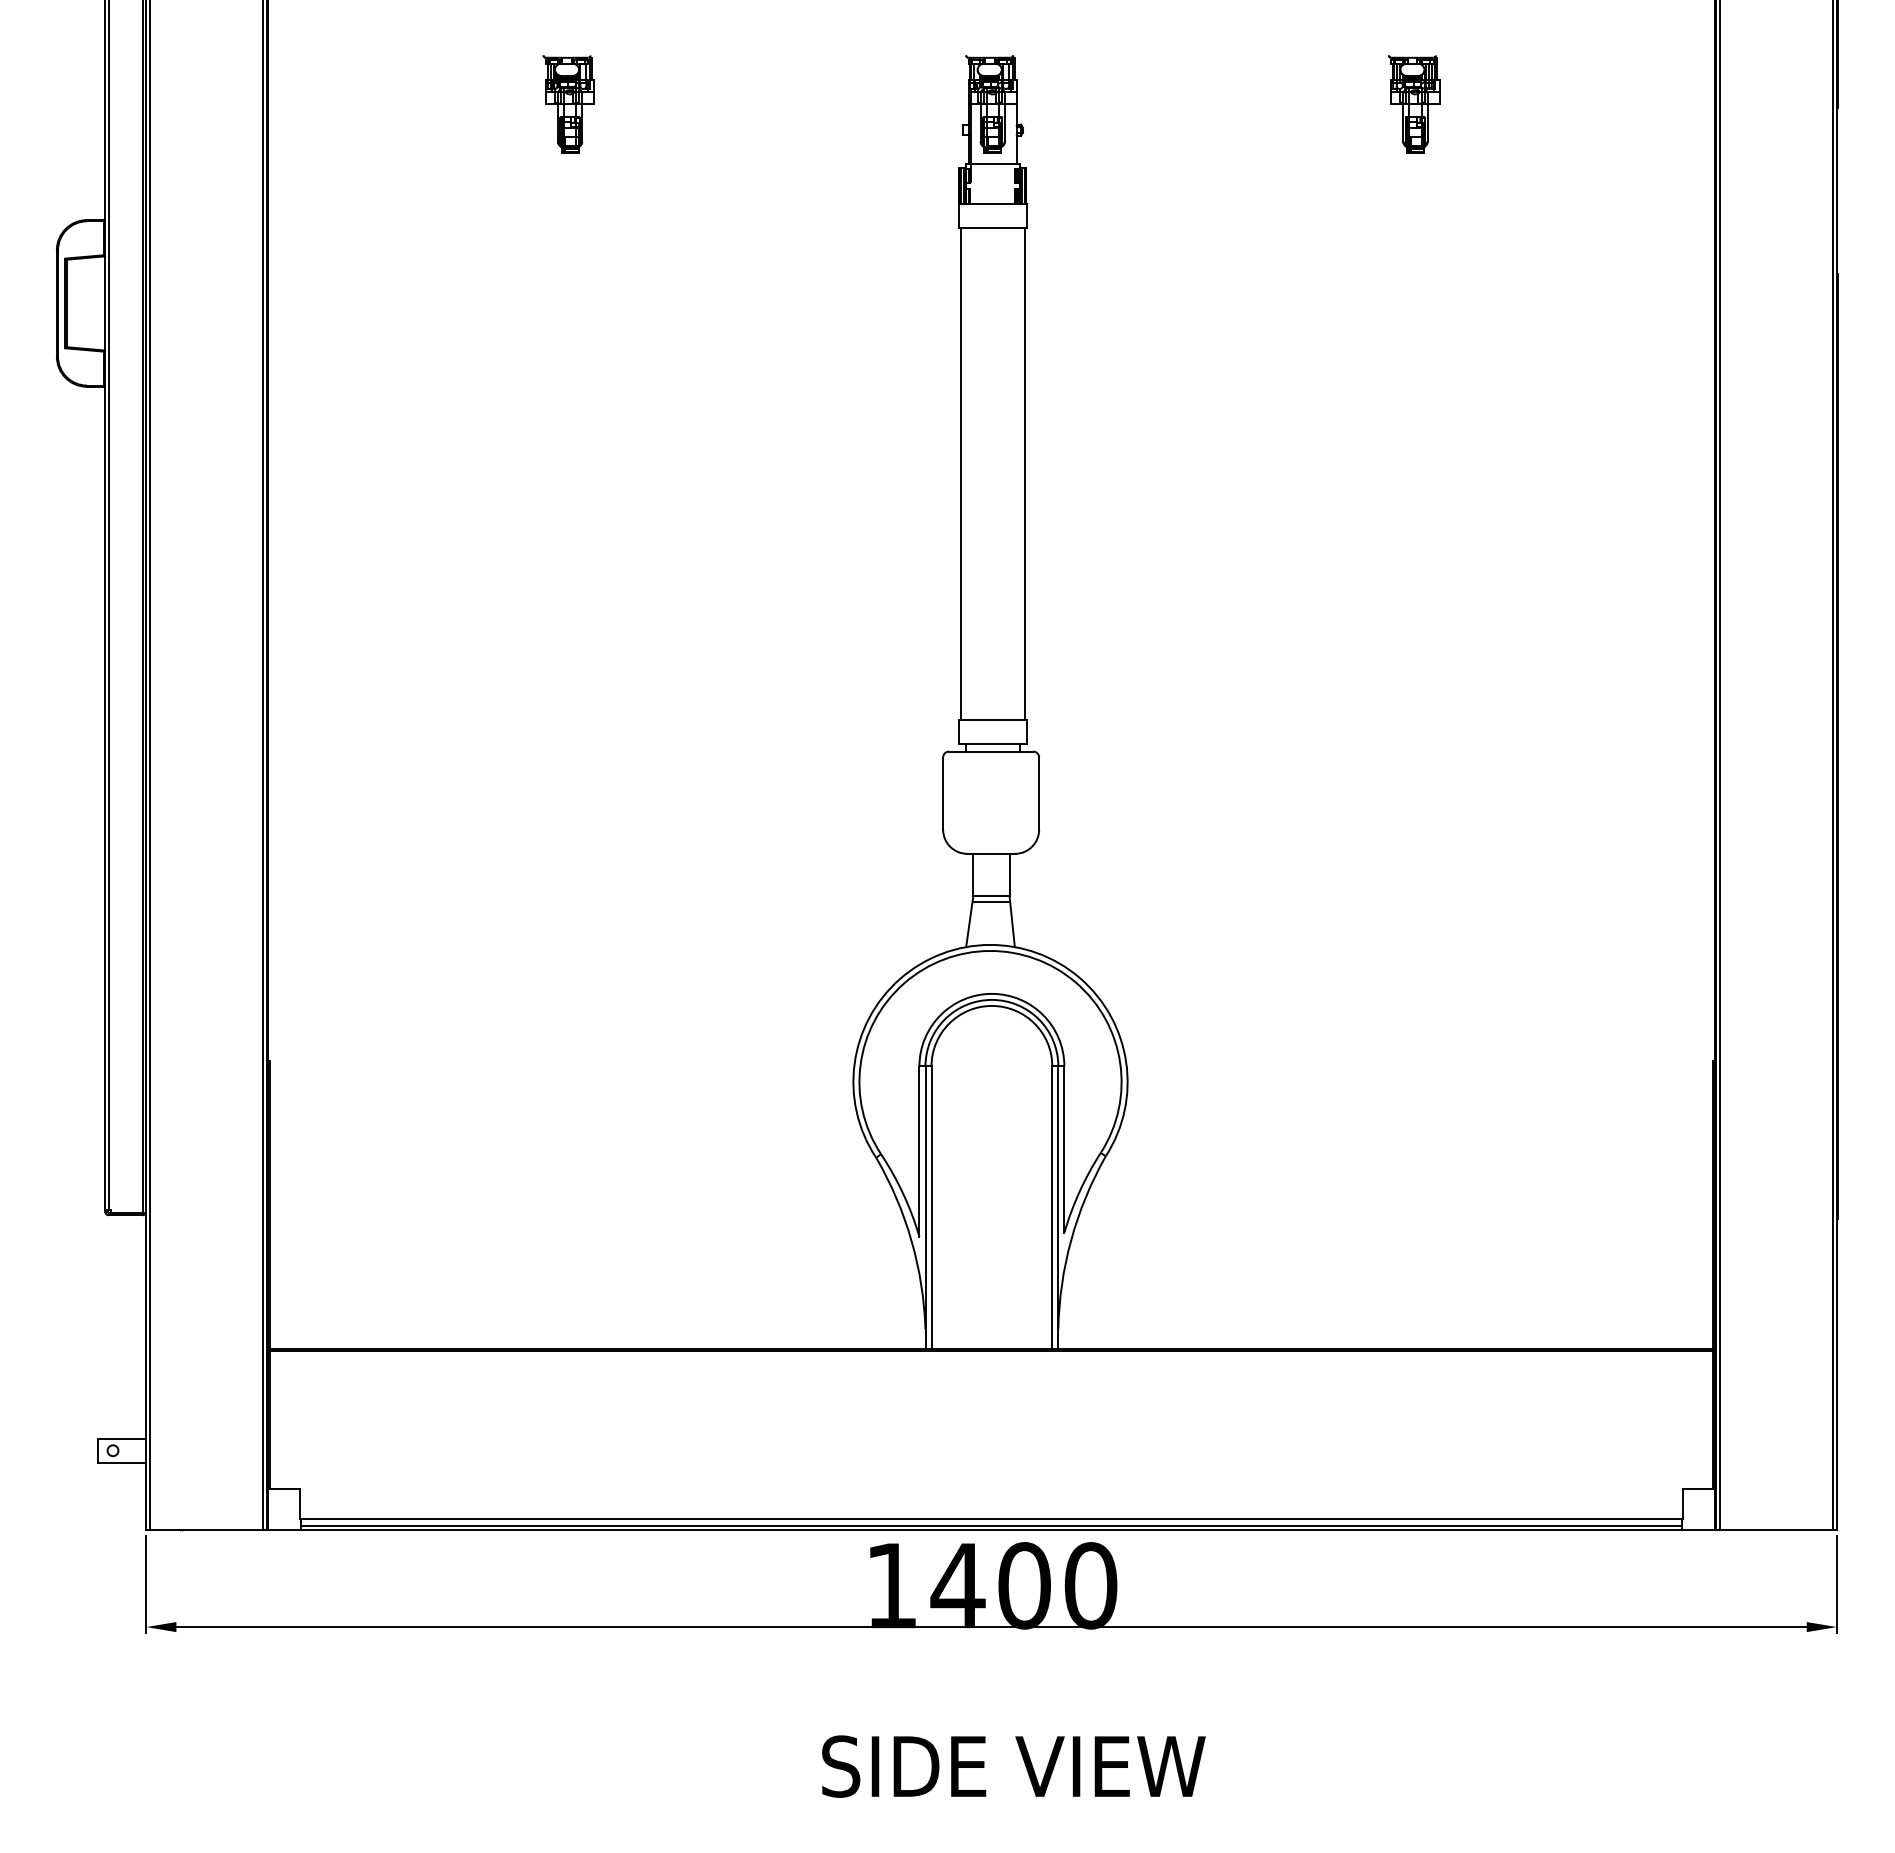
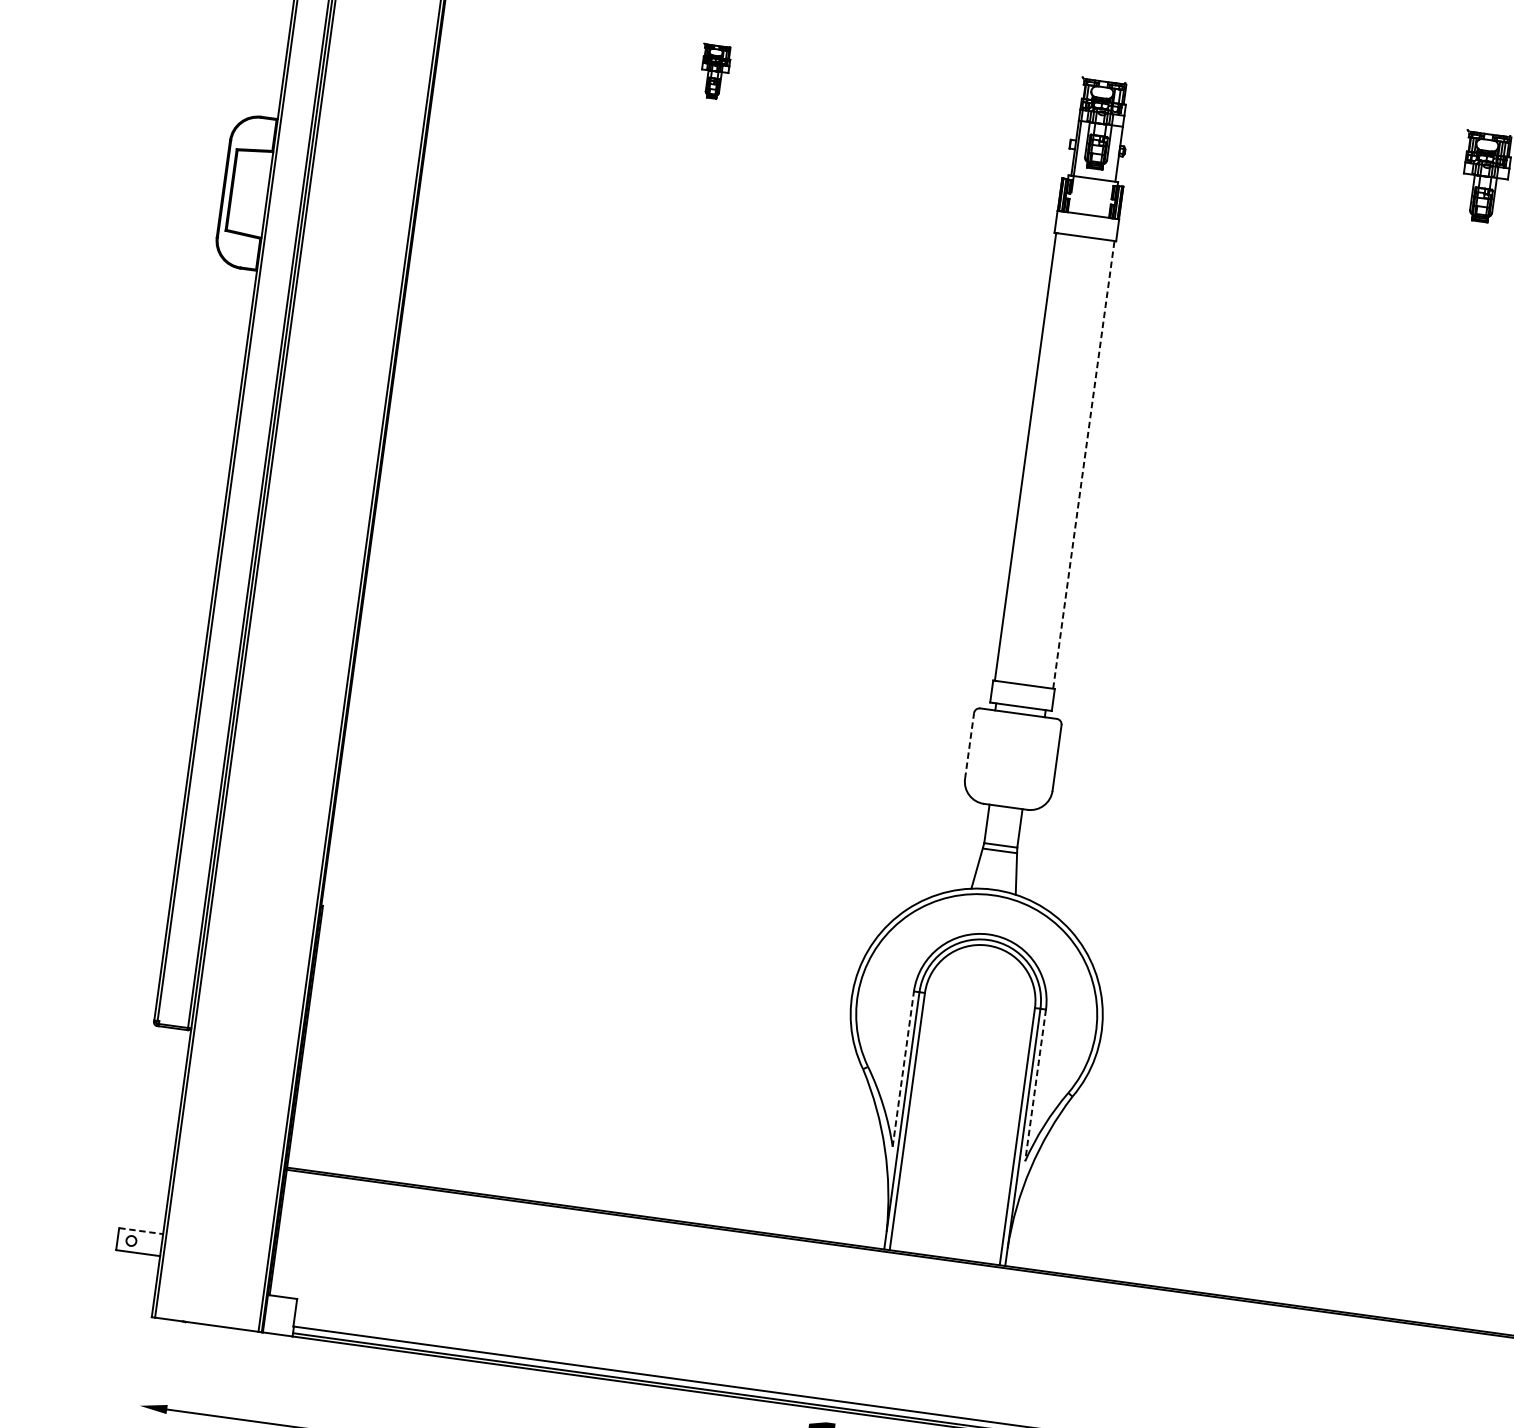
part: (568, 104) -> (714, 71), size x0.6
line: (1024, 473) -> (1083, 464), solid -> dashed
line: (943, 793) -> (969, 745), solid -> dashed
line: (1064, 1150) -> (1035, 1086), solid -> dashed
line: (919, 1151) -> (903, 1069), solid -> dashed
line: (122, 1438) -> (141, 1231), solid -> dashed
line: (146, 1584) -> (145, 1367), removed

